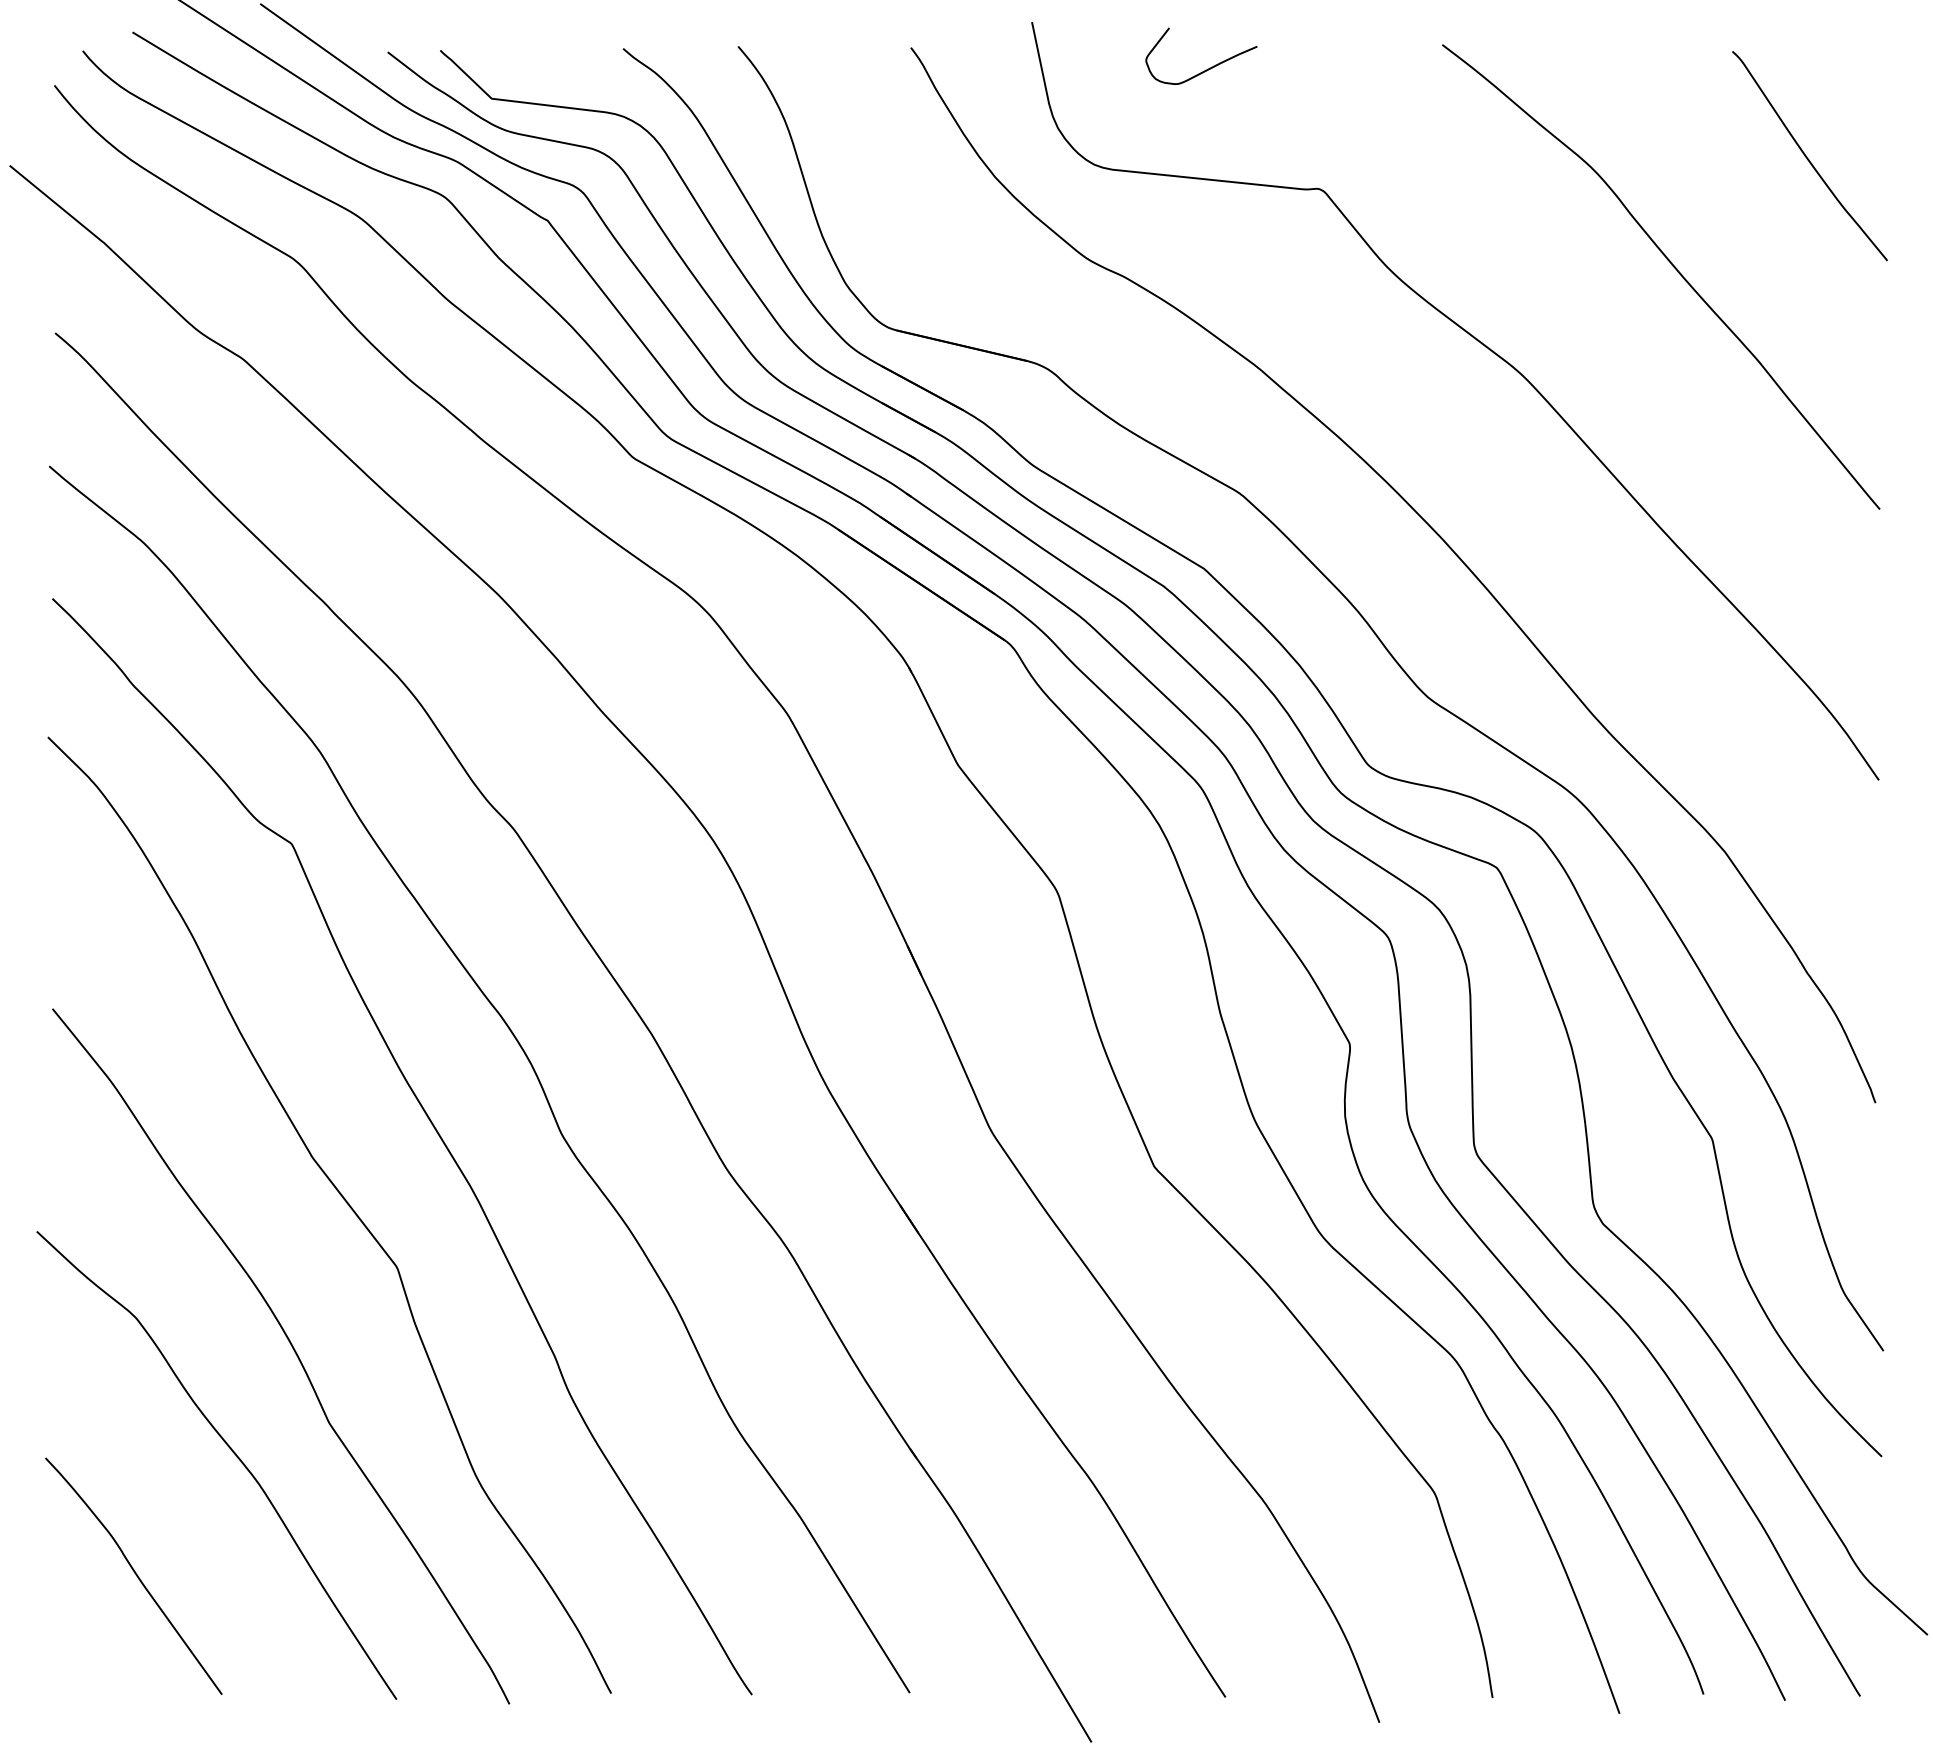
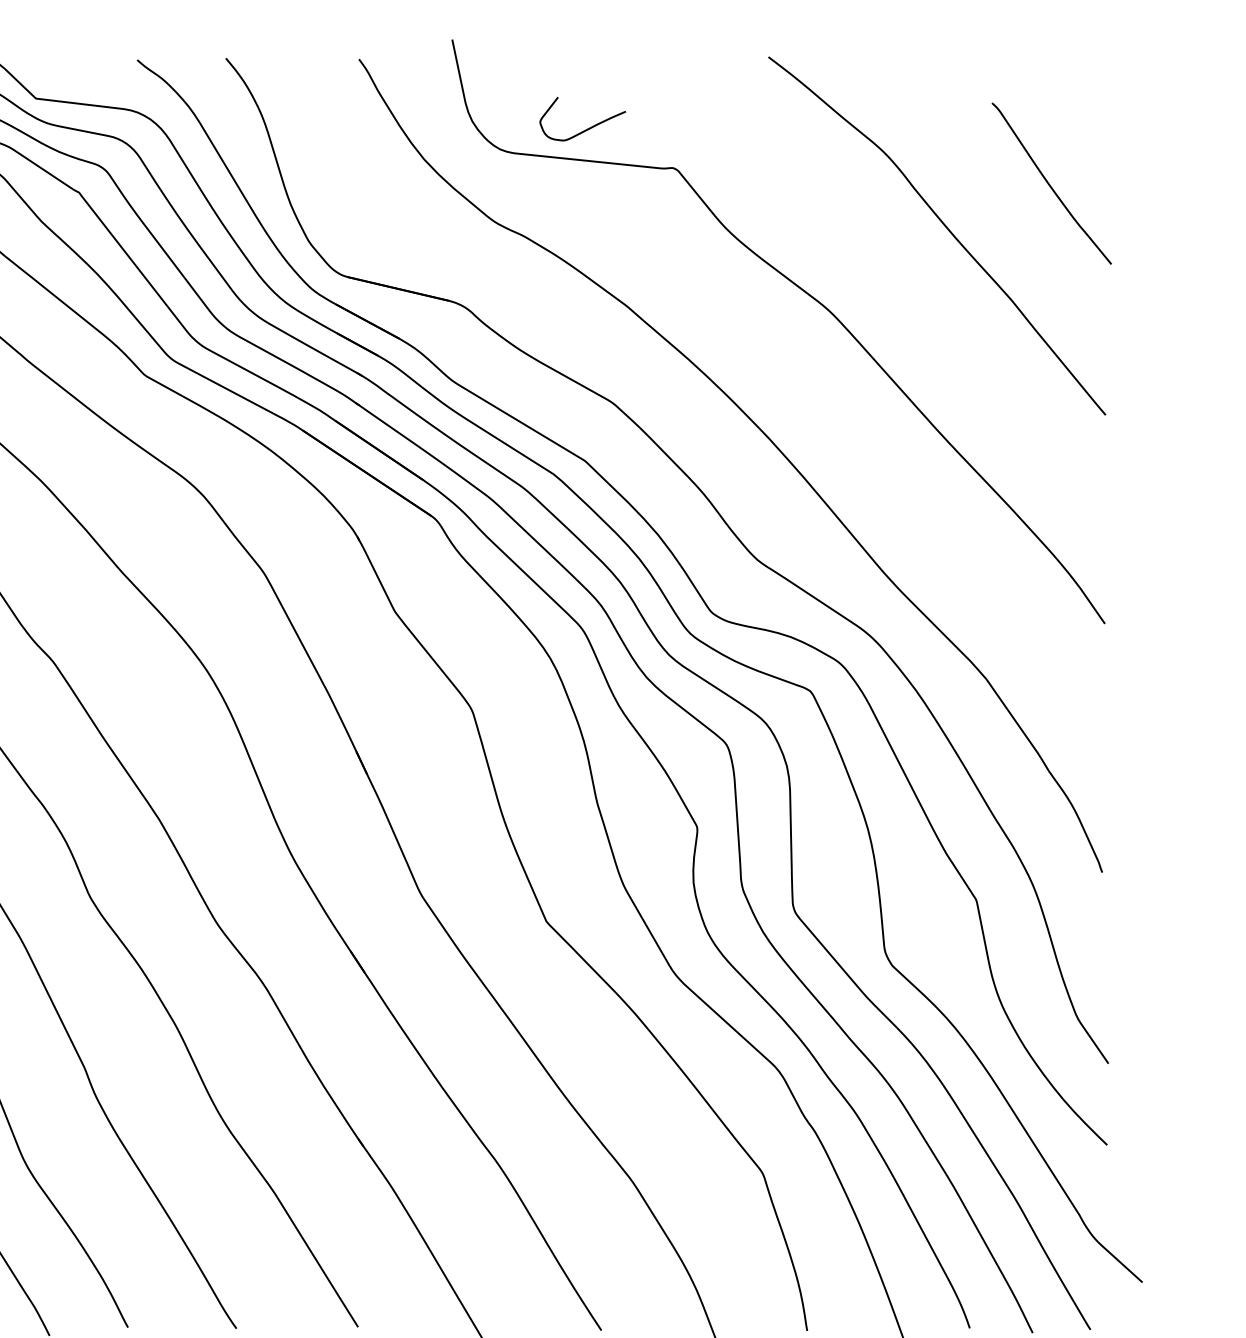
curve: (1208, 68) -> (588, 128), moved
curve: (1807, 156) -> (1049, 183), moved

